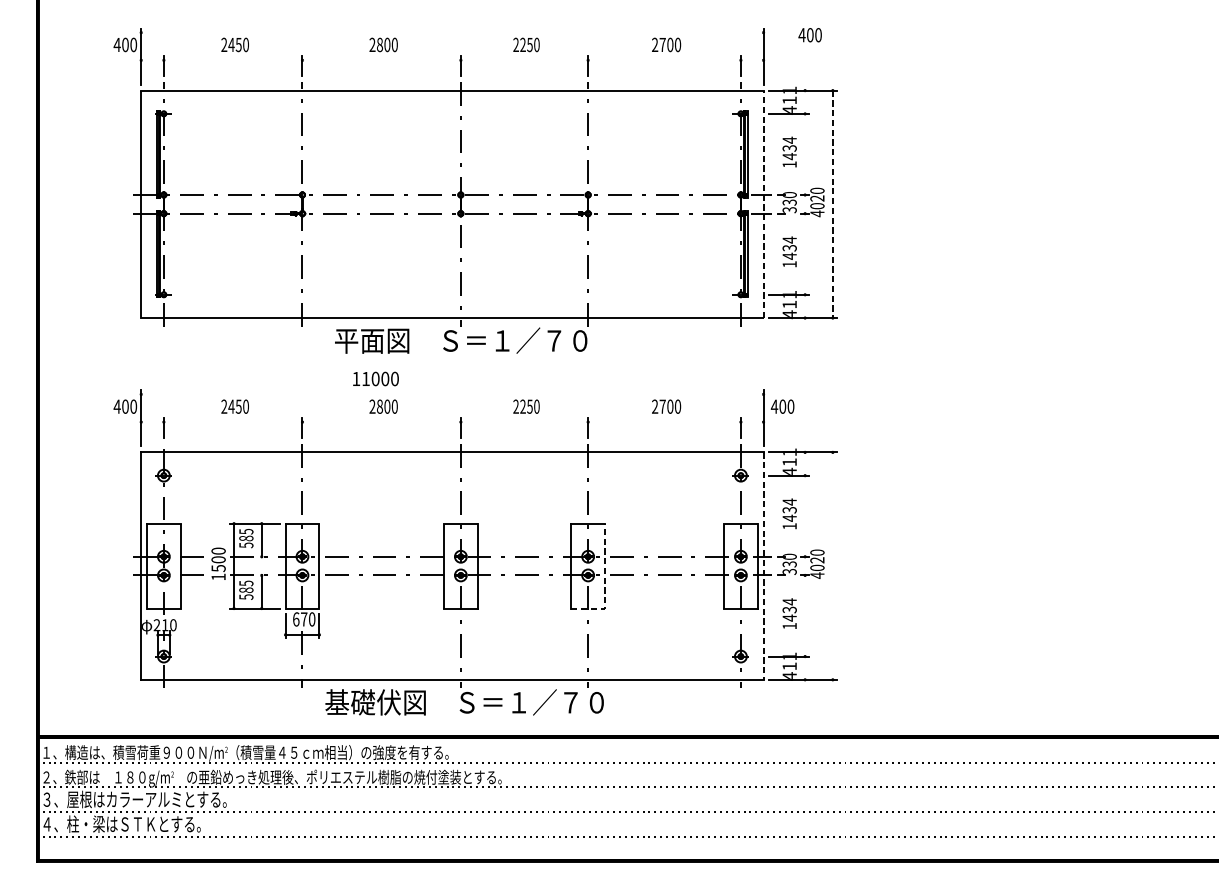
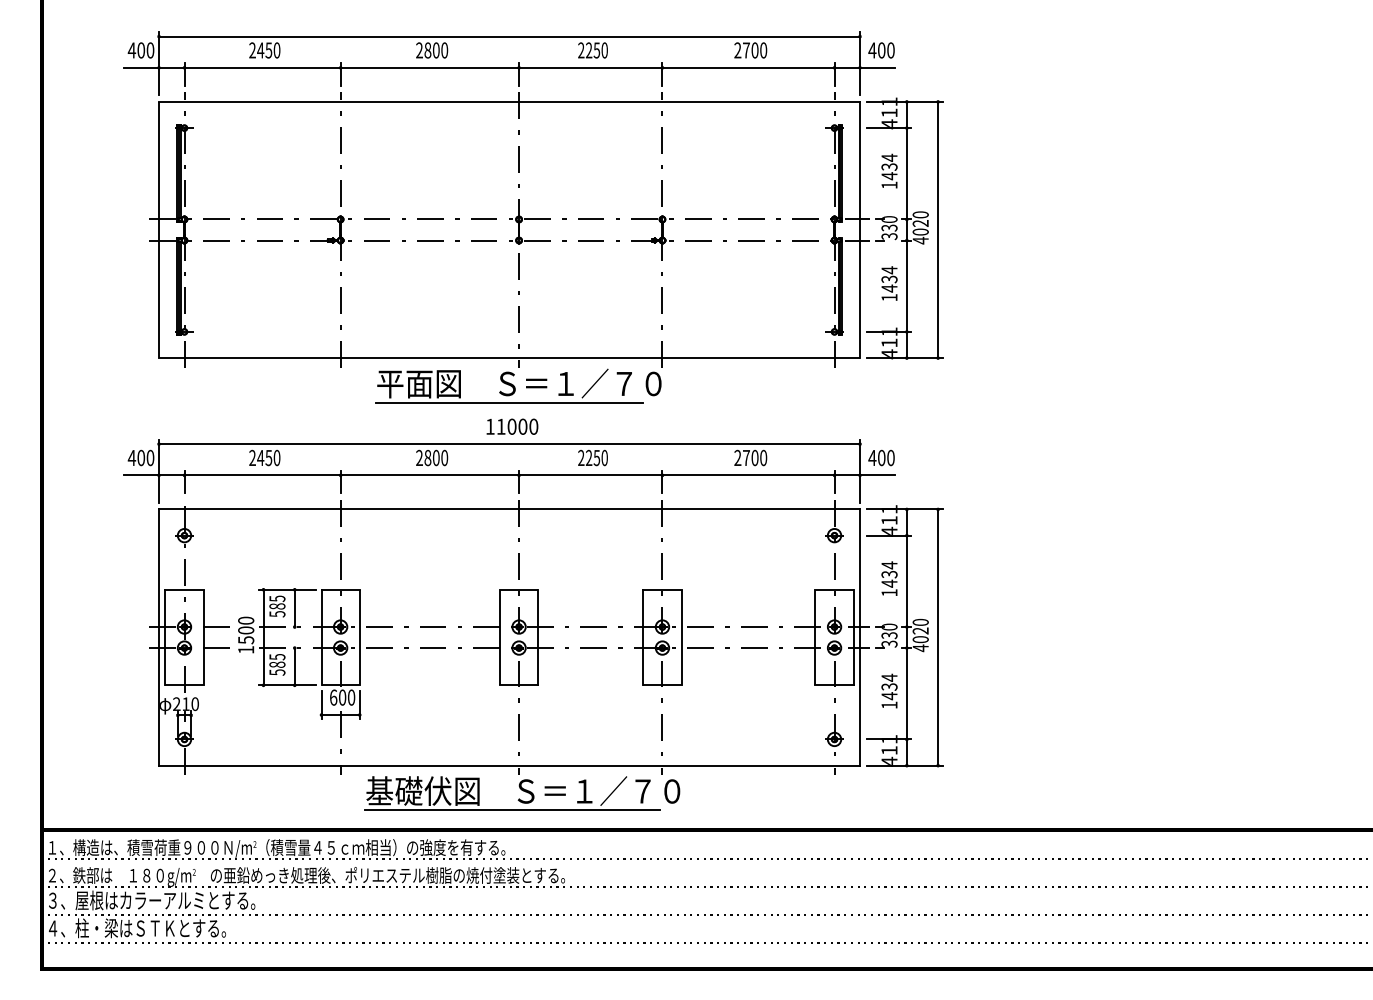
line: (452, 32) -> (509, 36), added
text: (810, 35) -> (881, 50), moved
line: (452, 60) -> (509, 67), added
line: (763, 203) -> (860, 229), dashed -> solid
line: (804, 203) -> (906, 229), added
line: (833, 204) -> (938, 230), dashed -> solid
line: (452, 357) -> (509, 402), added
text: (376, 378) -> (512, 426), moved
line: (452, 394) -> (509, 444), added
line: (452, 422) -> (509, 475), added
line: (763, 566) -> (860, 638), dashed -> solid
line: (804, 566) -> (906, 637), added
line: (833, 566) -> (938, 637), added
line: (605, 583) -> (681, 657), dashed -> solid
text: (304, 619) -> (342, 697), 670 -> 600
line: (455, 719) -> (512, 810), added

